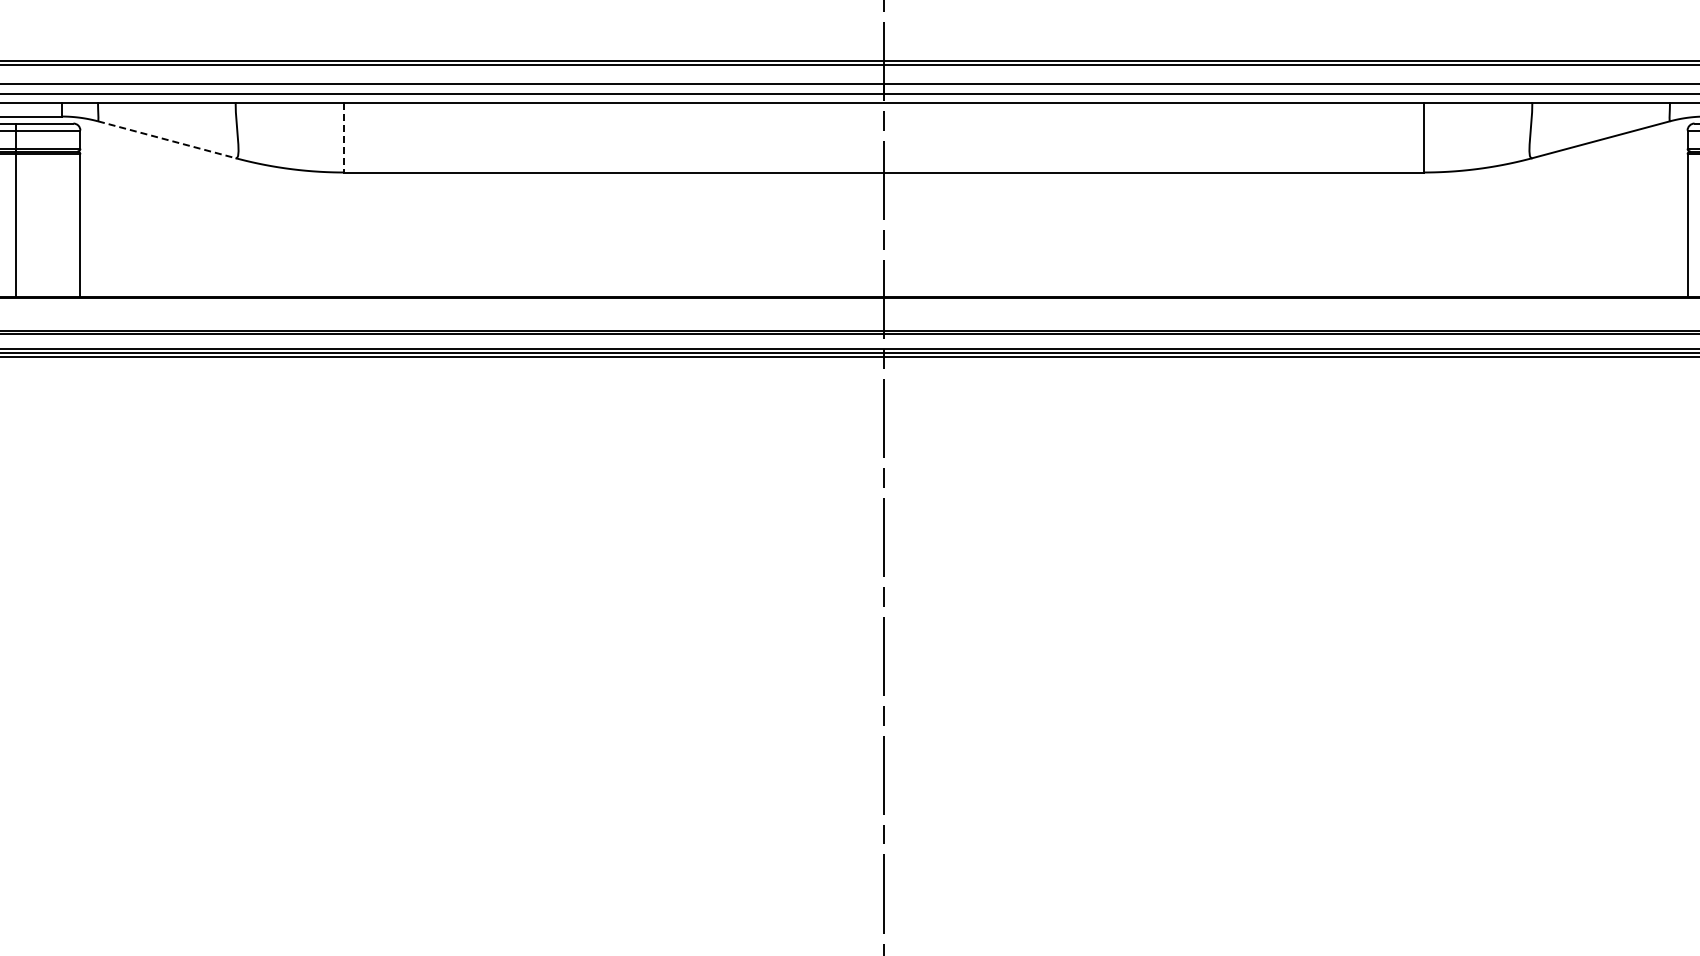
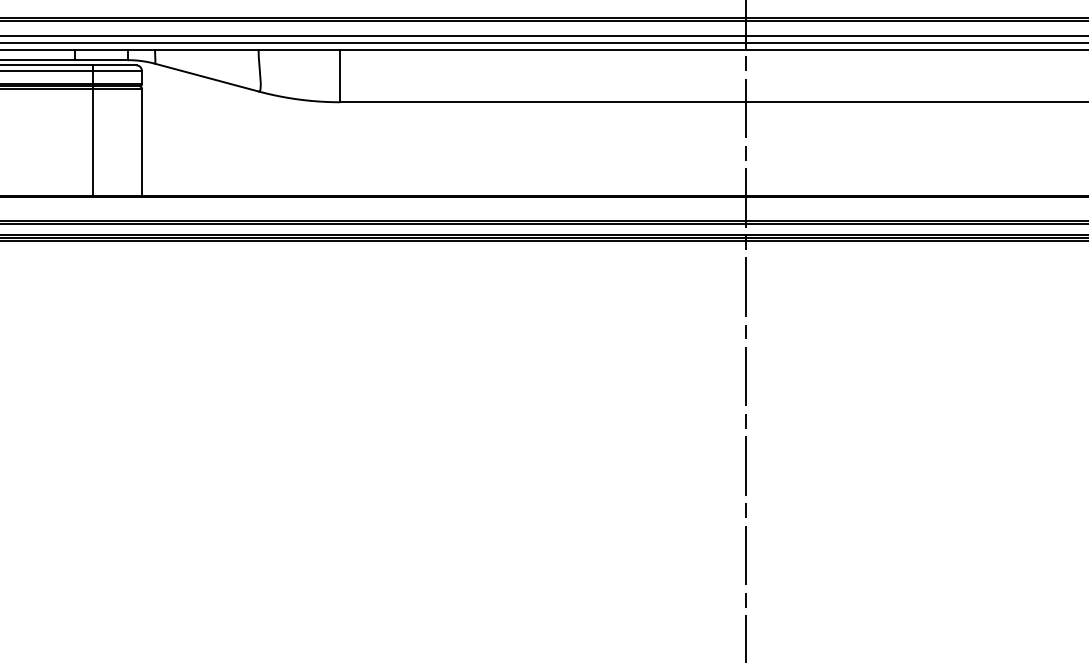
line: (344, 137) -> (340, 75), dashed -> solid
line: (167, 139) -> (207, 77), dashed -> solid

